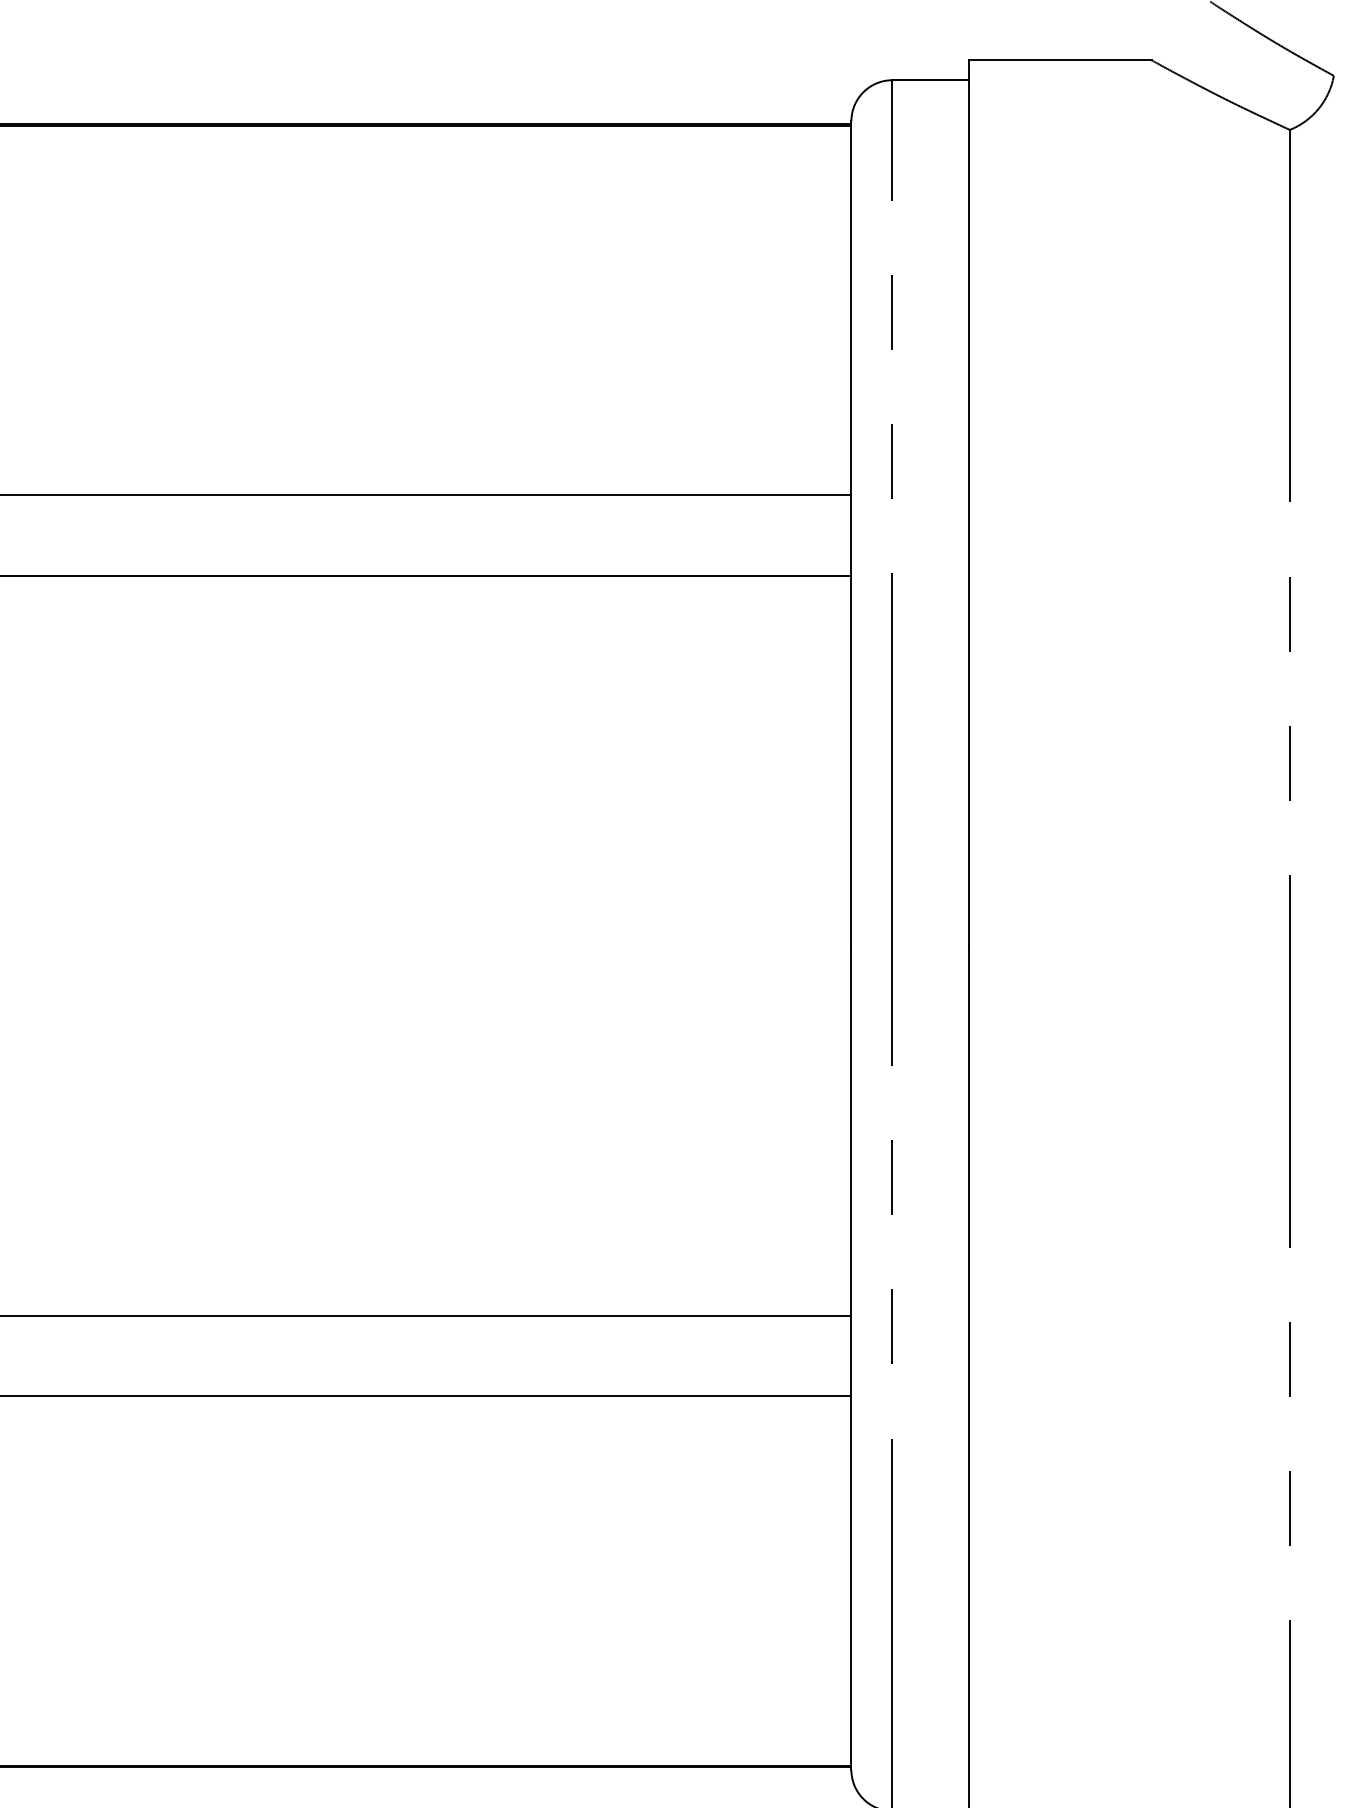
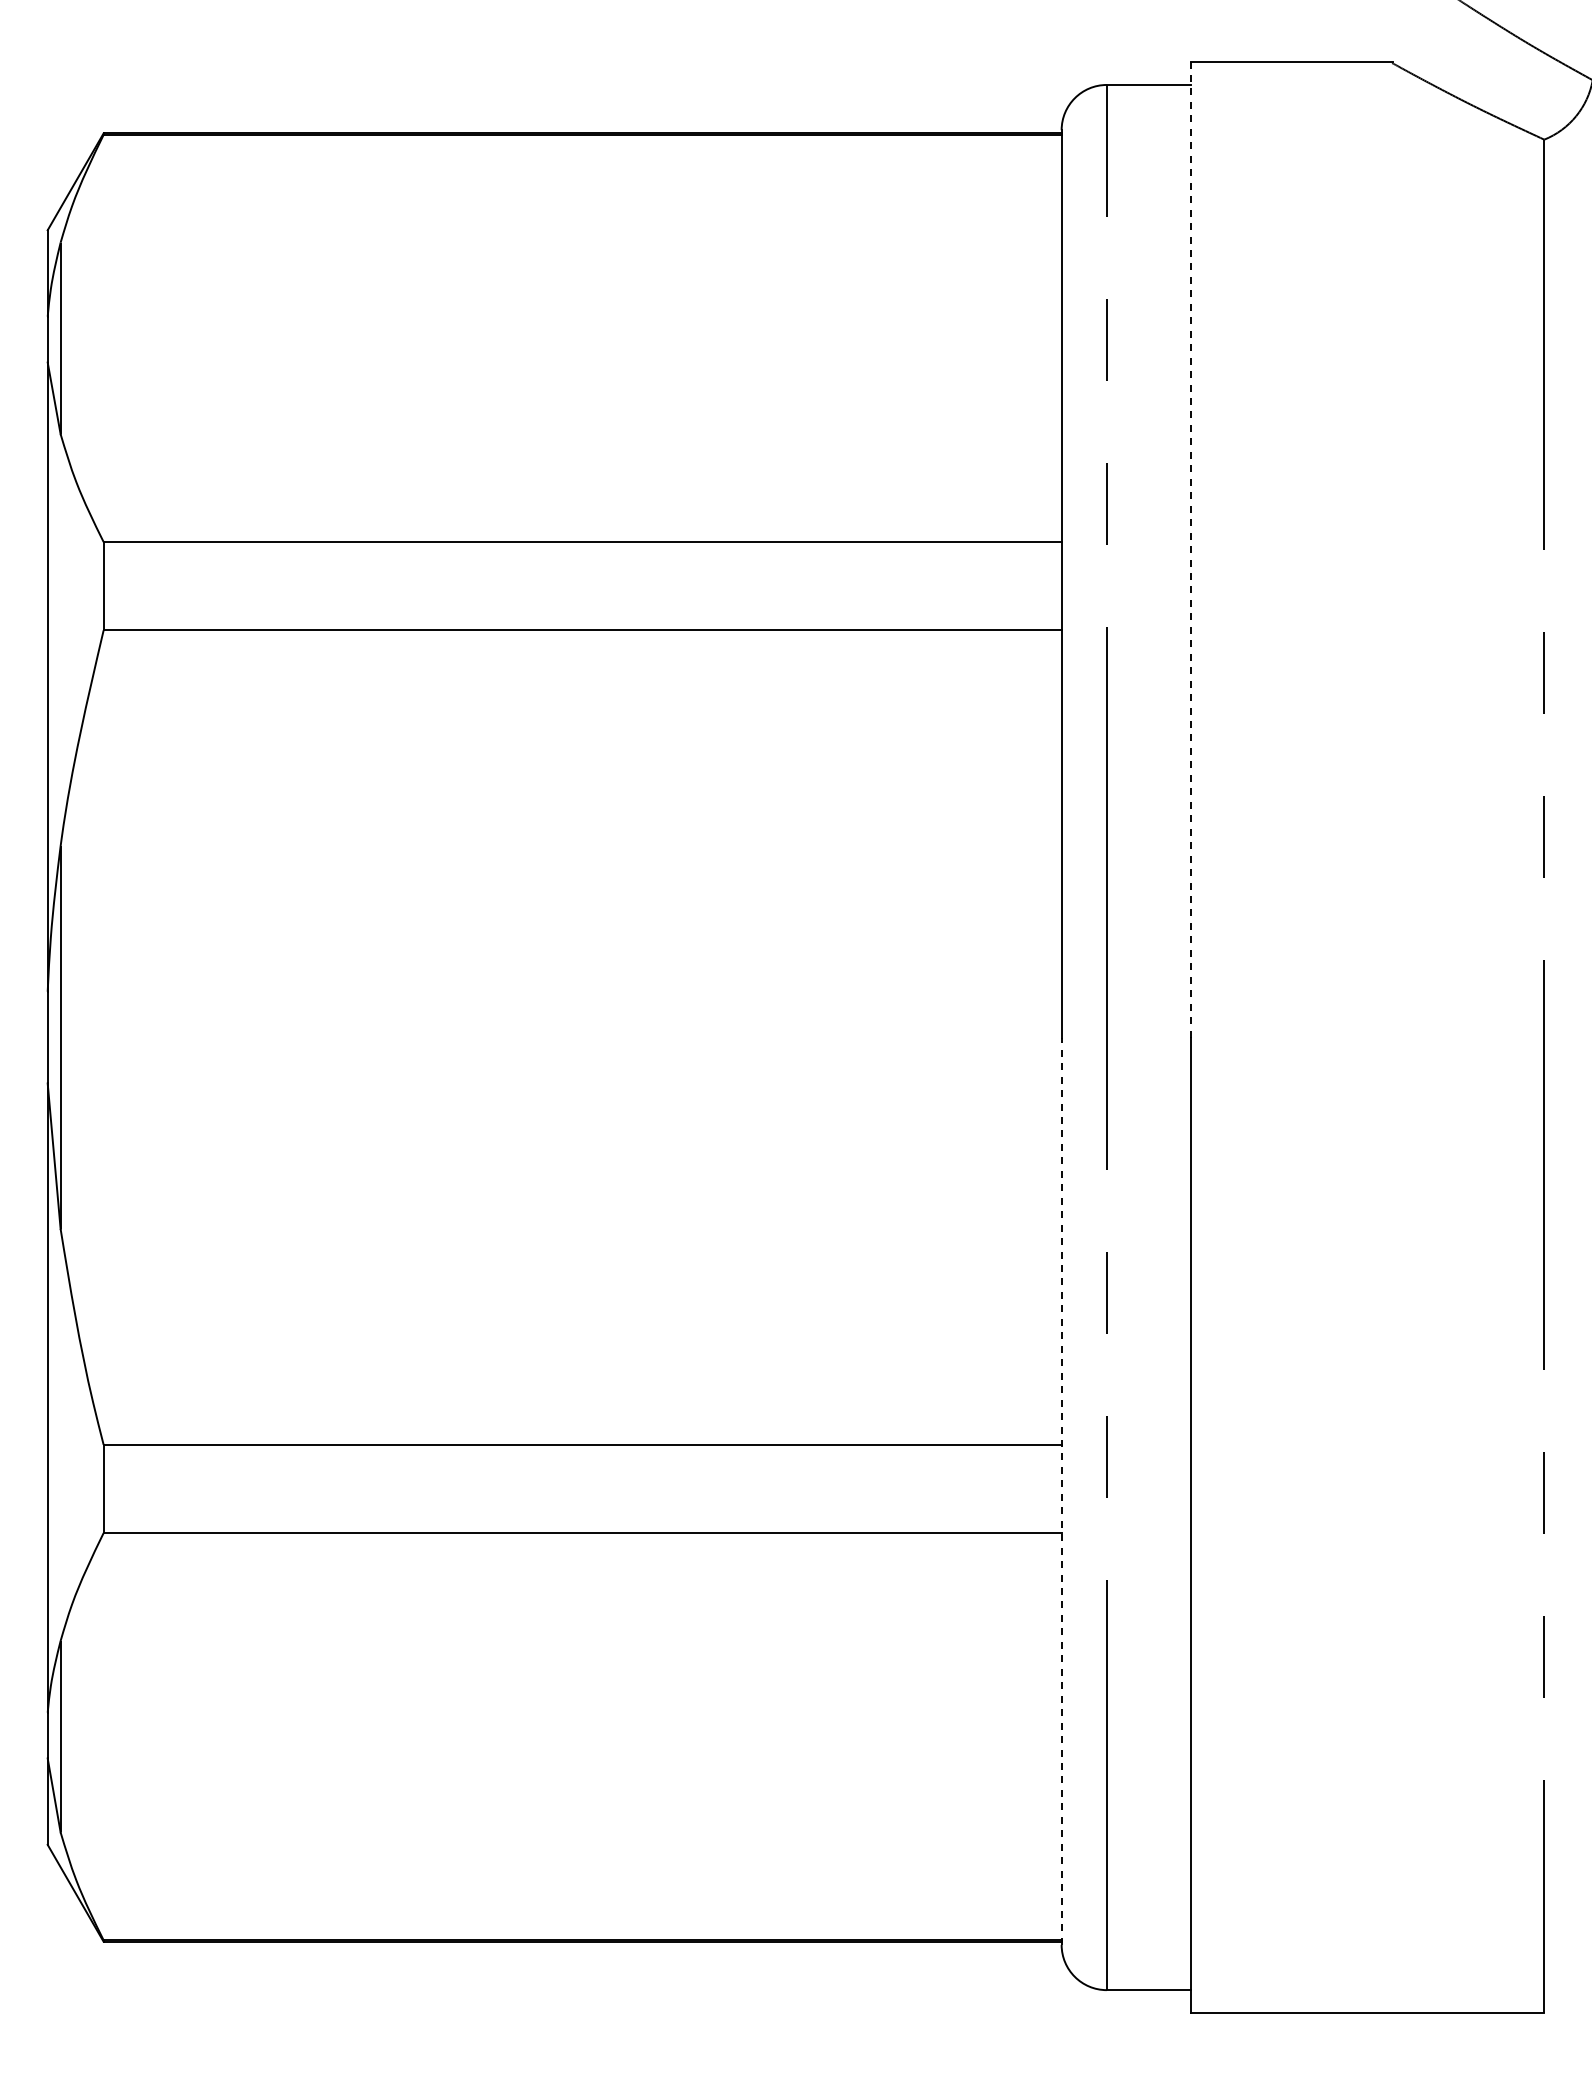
line: (968, 502) -> (1190, 549), solid -> dashed
line: (851, 1358) -> (1061, 1491), solid -> dashed

